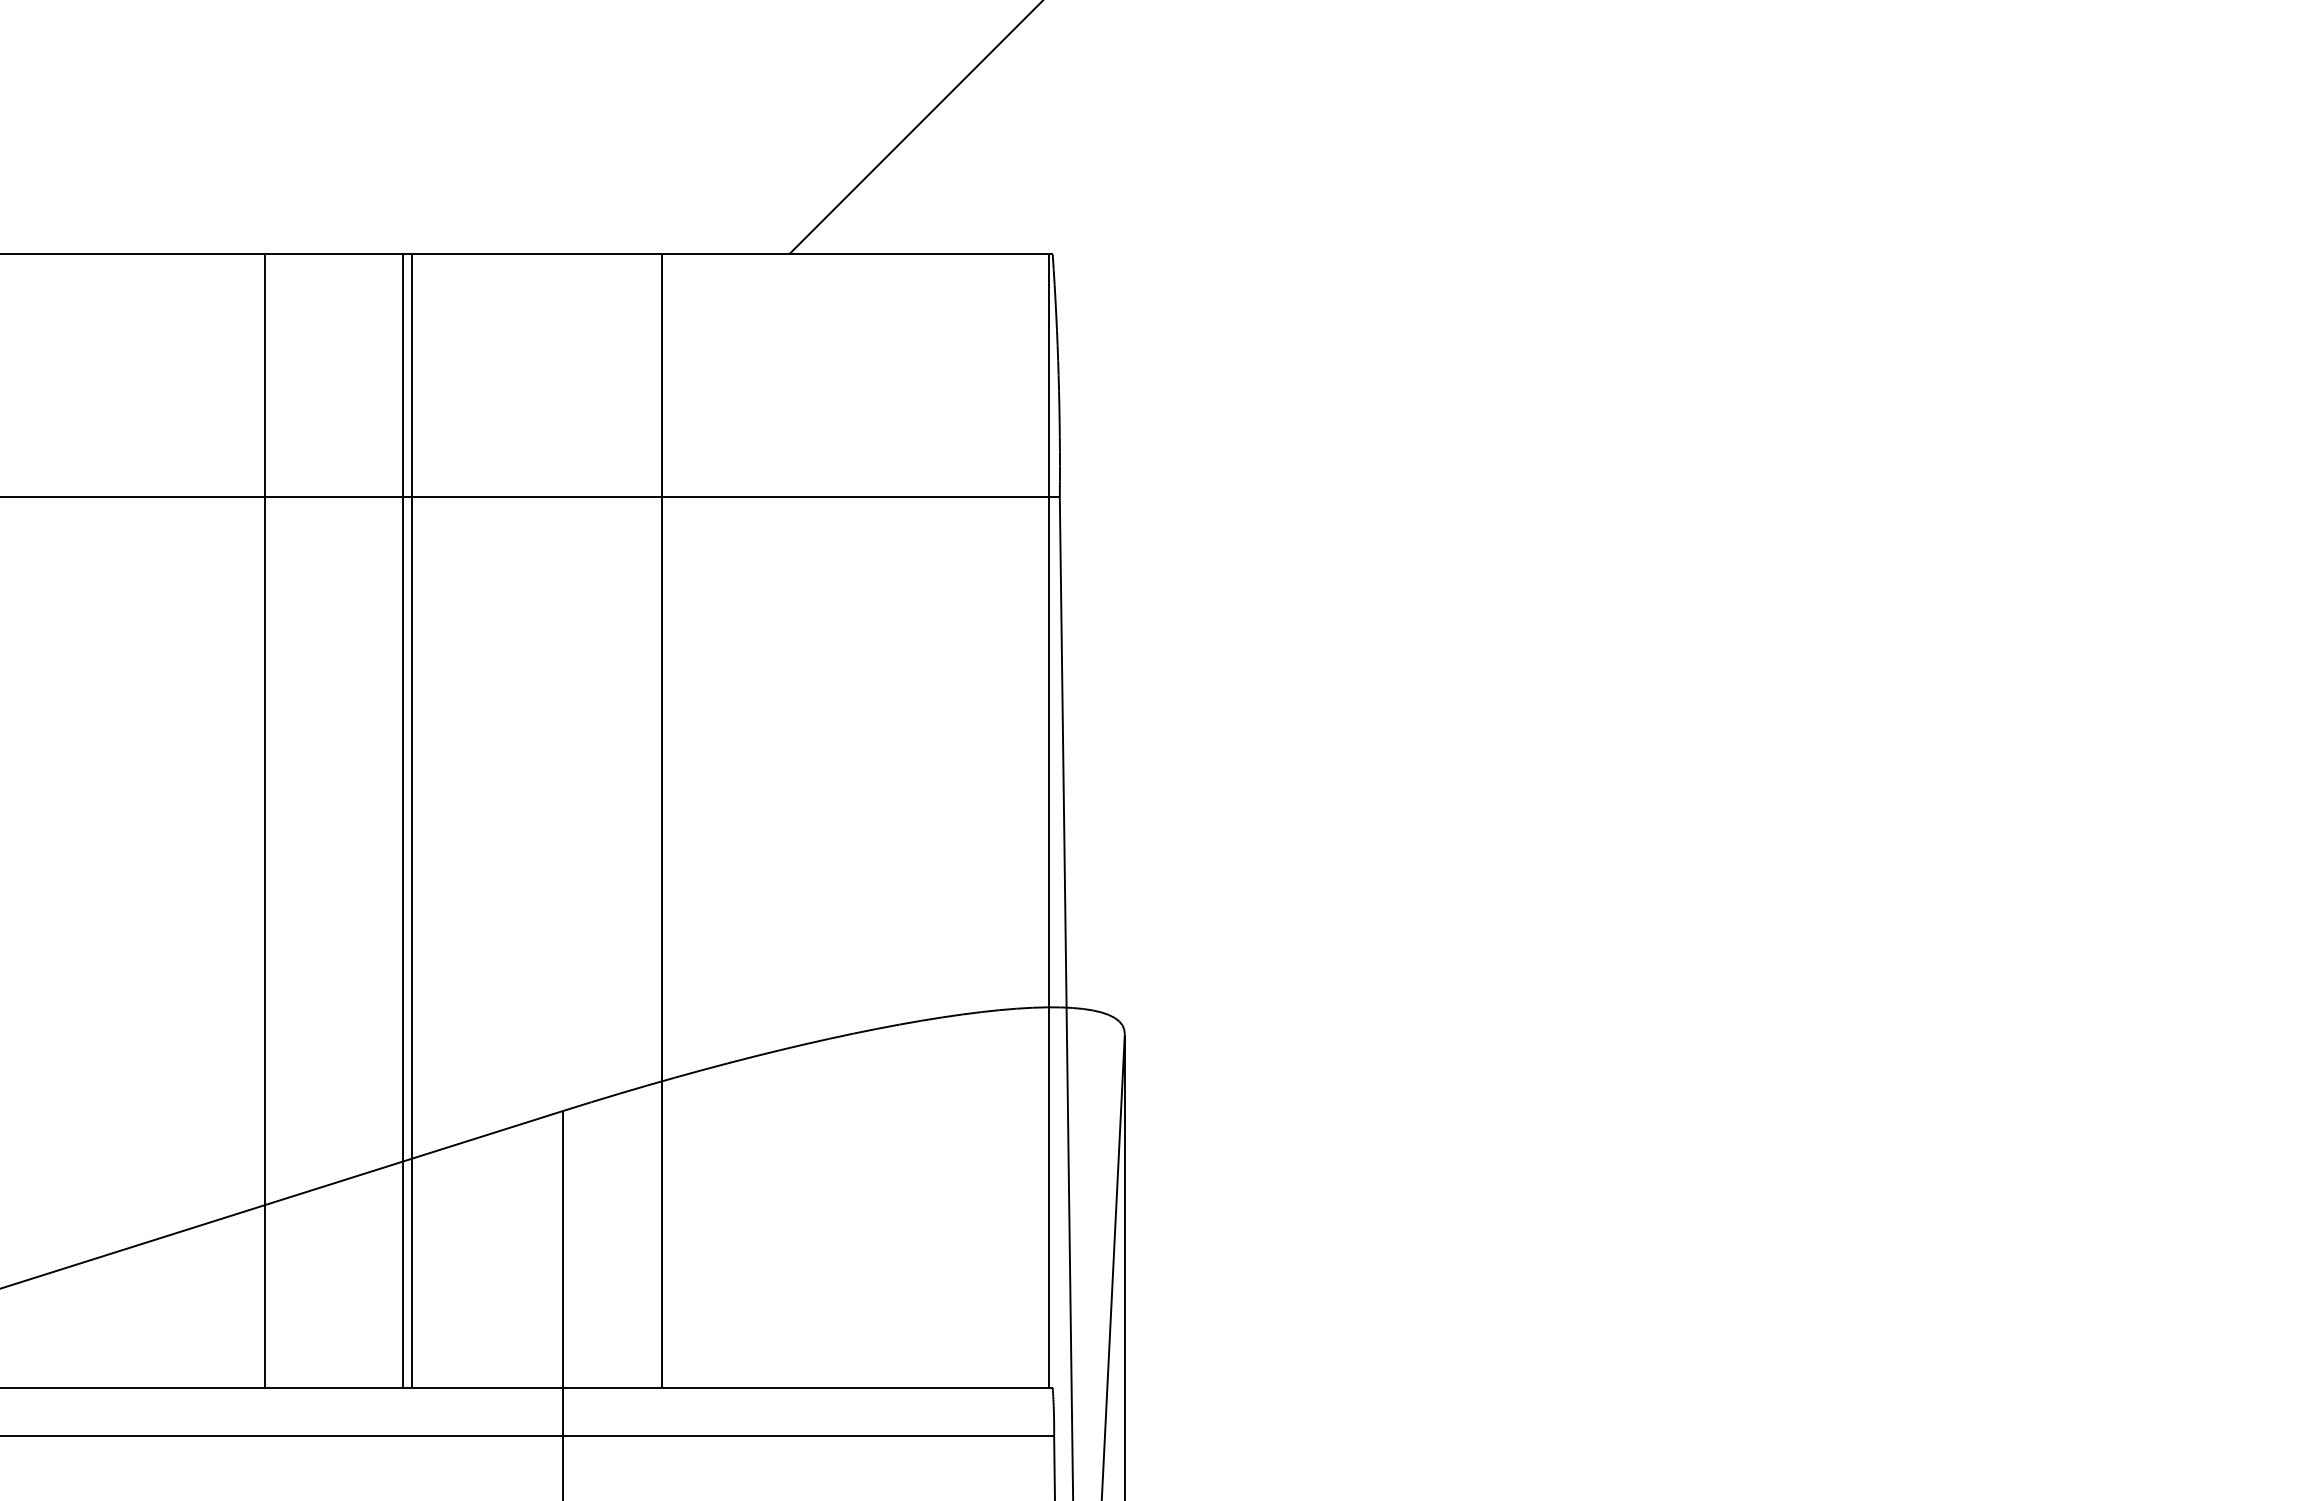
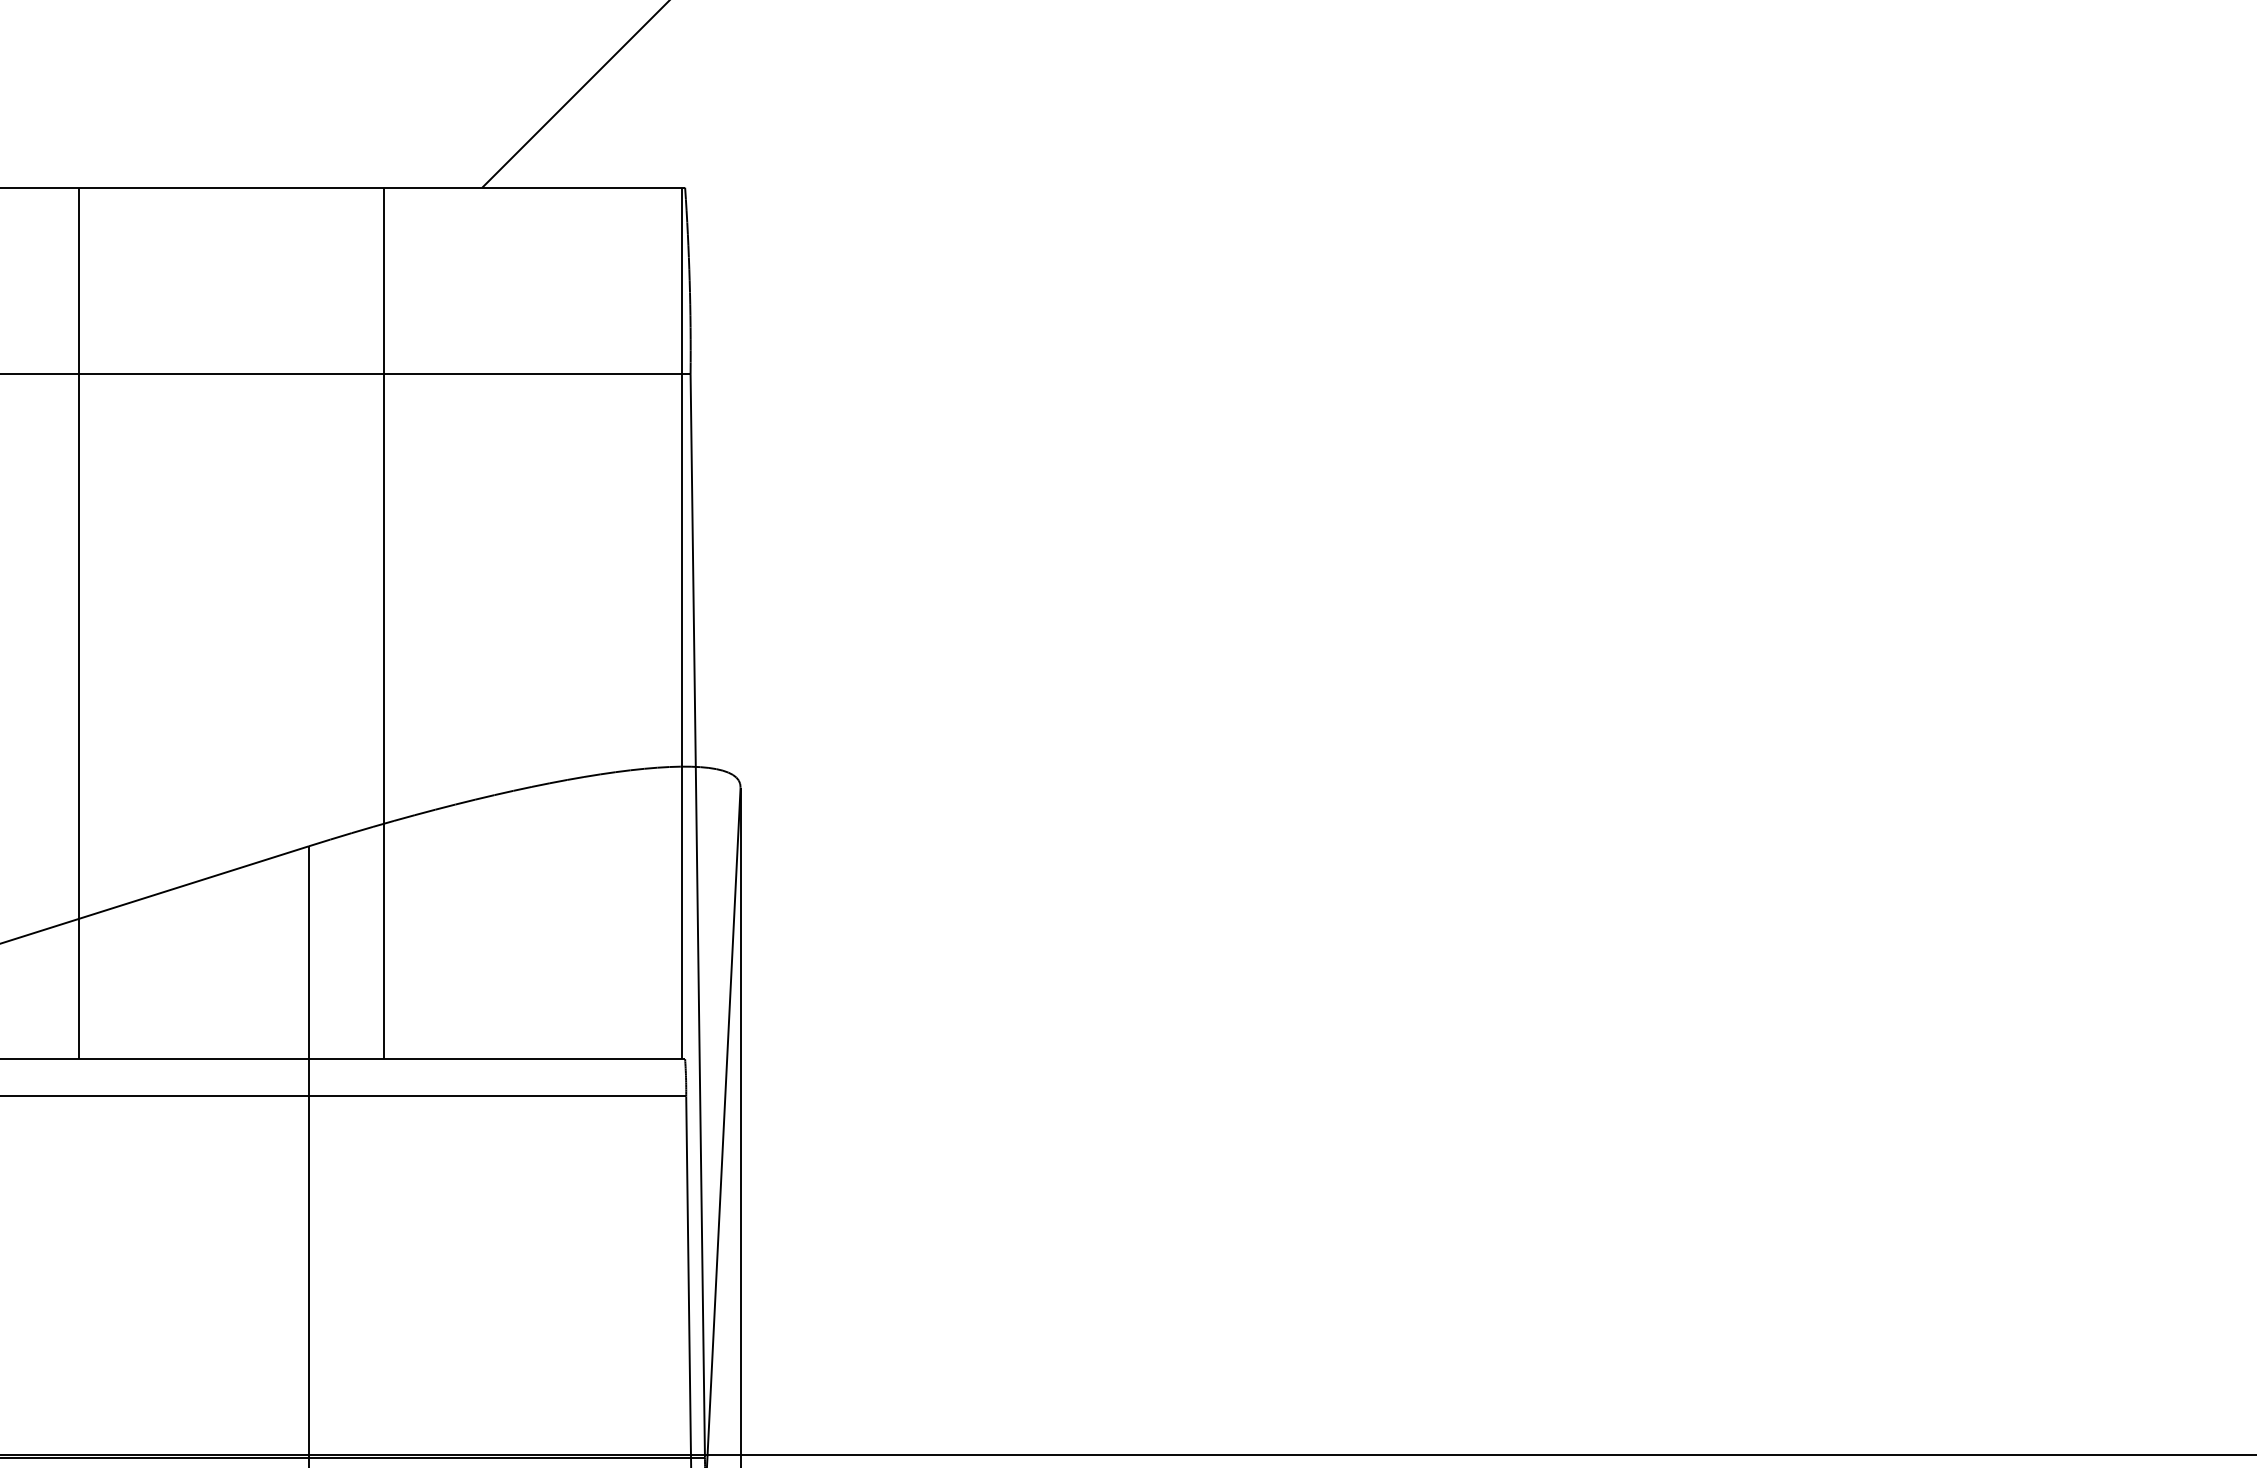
line: (403, 821) -> (185, 623), removed
line: (412, 821) -> (192, 623), removed

